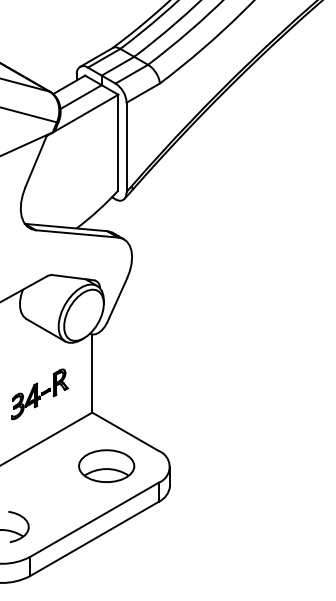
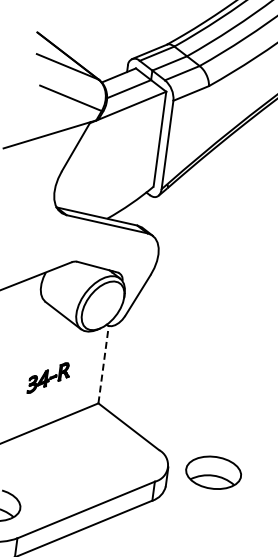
line: (92, 373) -> (103, 364), solid -> dashed
part: (39, 393) -> (48, 377), size x0.7
part: (106, 465) -> (213, 472), moved

